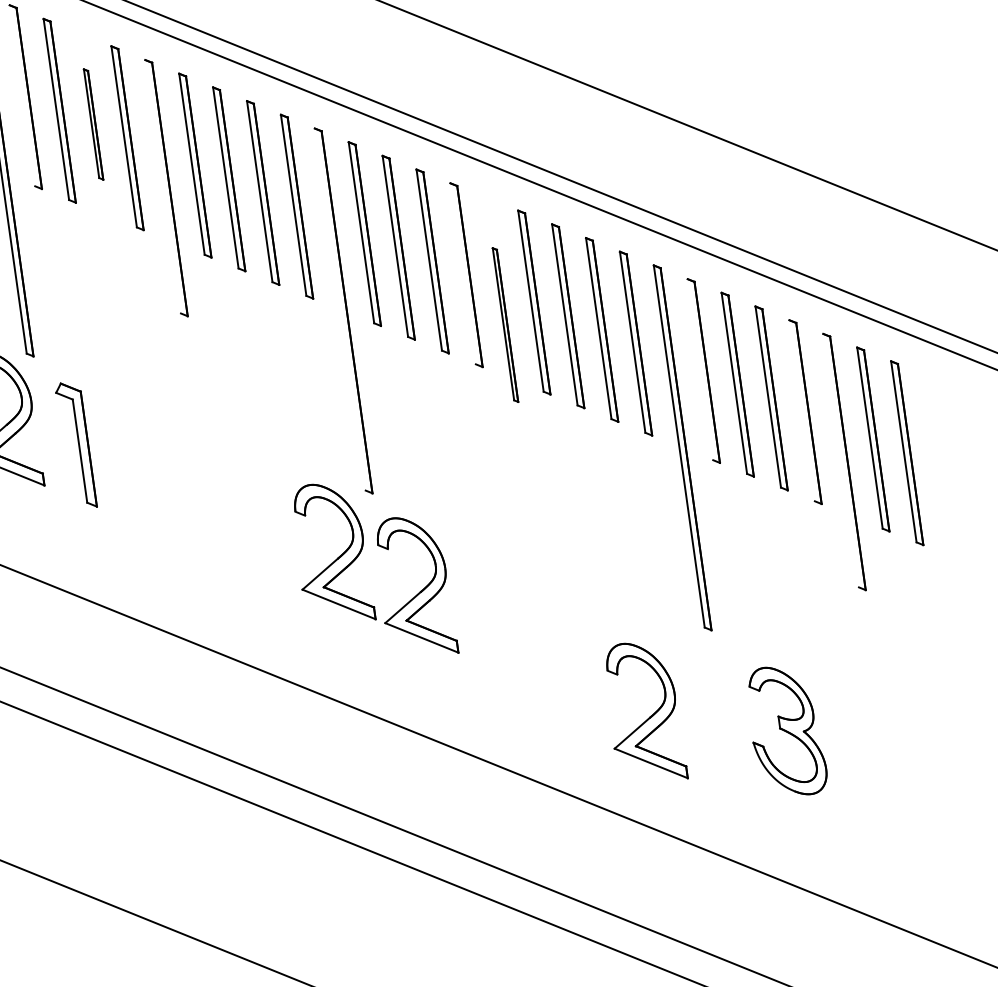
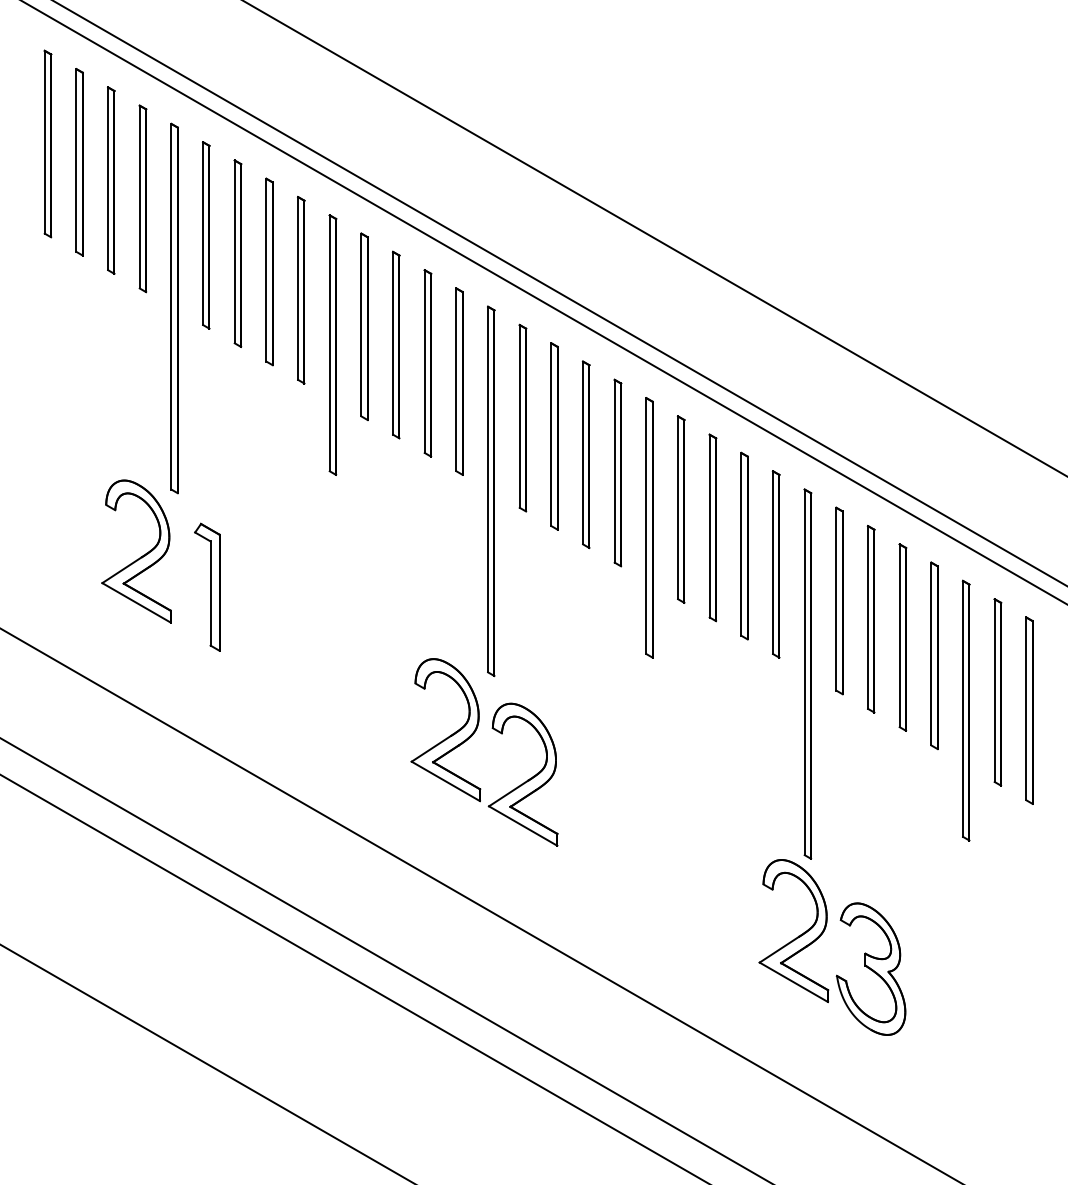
line: (22, 95) -> (203, 233), added
part: (93, 124) -> (269, 271), size x1.67
line: (162, 186) -> (329, 343), added
line: (462, 273) -> (614, 470), added
line: (340, 309) -> (488, 489), added
part: (505, 324) -> (649, 527), size x1.67
line: (700, 368) -> (836, 598), added
line: (802, 410) -> (931, 653), added
line: (841, 460) -> (963, 708), added
part: (649, 716) -> (798, 935), moved

